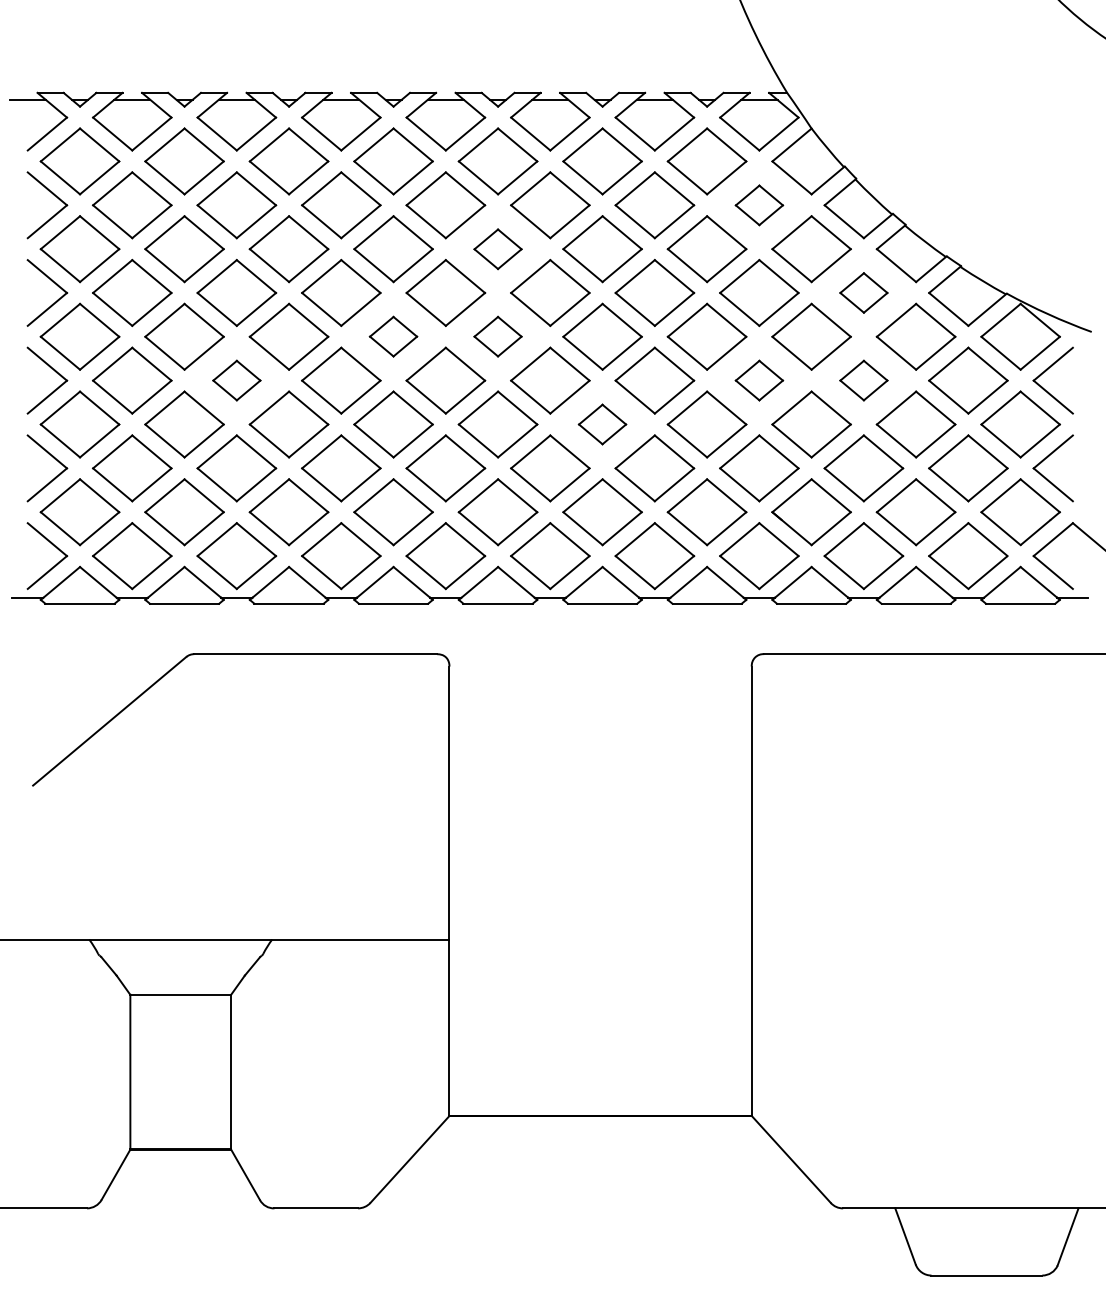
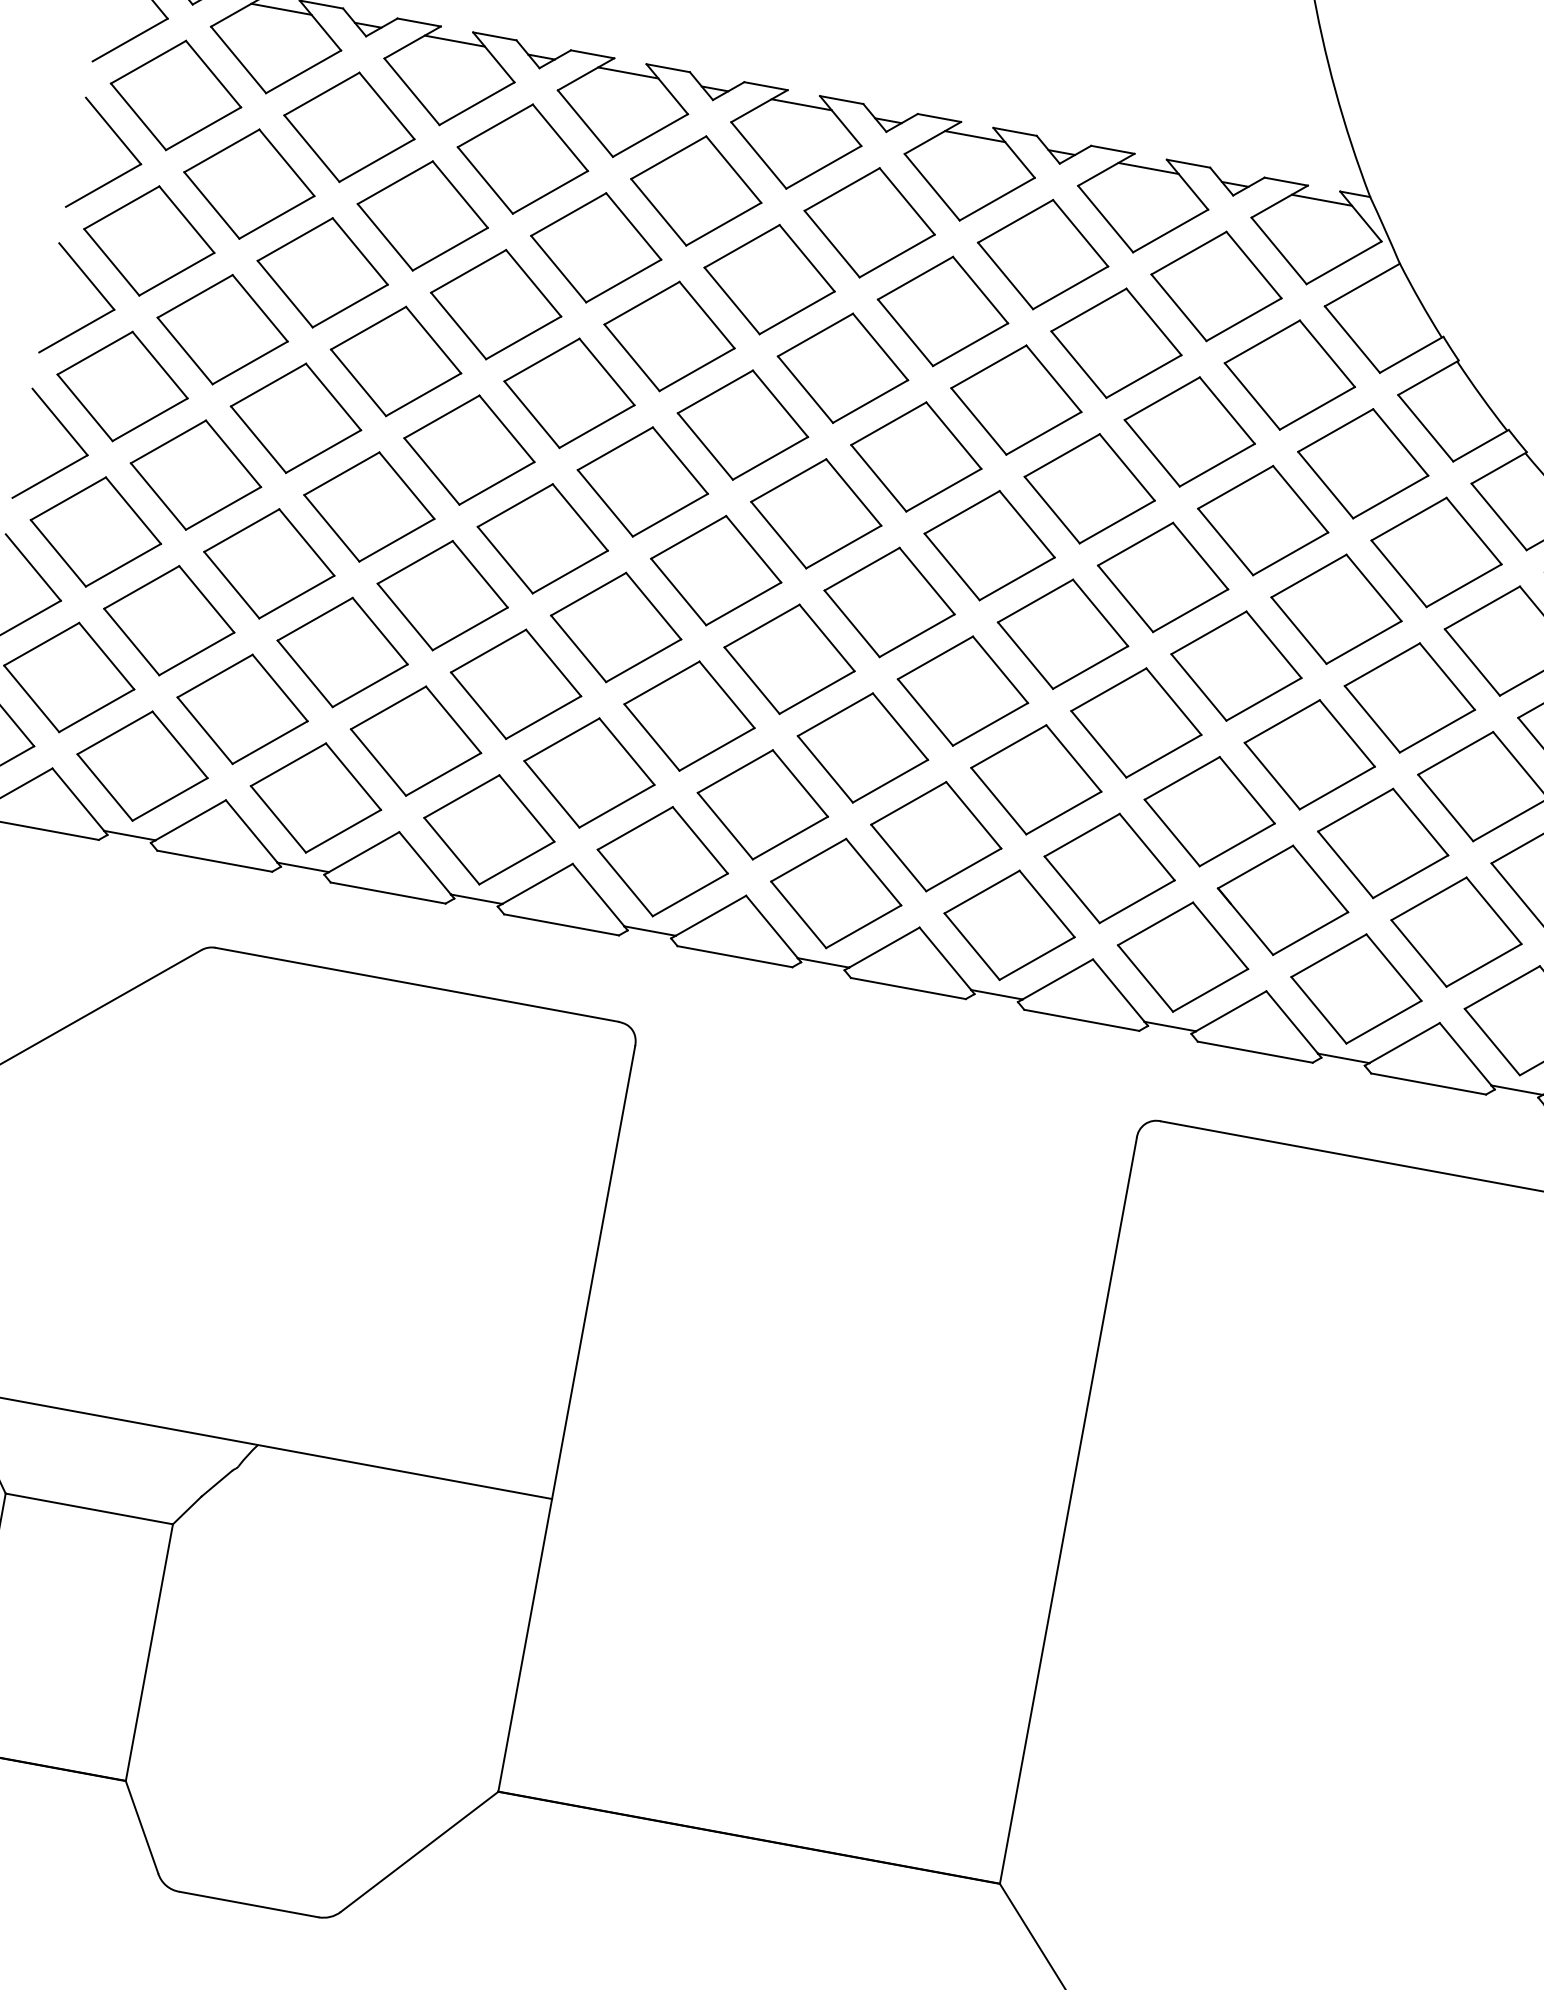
part: (759, 205) -> (1290, 375), size x1.67
part: (497, 249) -> (841, 368), size x1.67
part: (863, 292) -> (1436, 551), size x1.67
part: (393, 336) -> (642, 481), size x1.67
part: (497, 336) -> (815, 513), size x1.67
part: (236, 380) -> (368, 506), size x1.67
part: (759, 380) -> (1236, 665), size x1.67
part: (863, 380) -> (1409, 697), size x1.67
part: (602, 424) -> (962, 691), size x1.67

